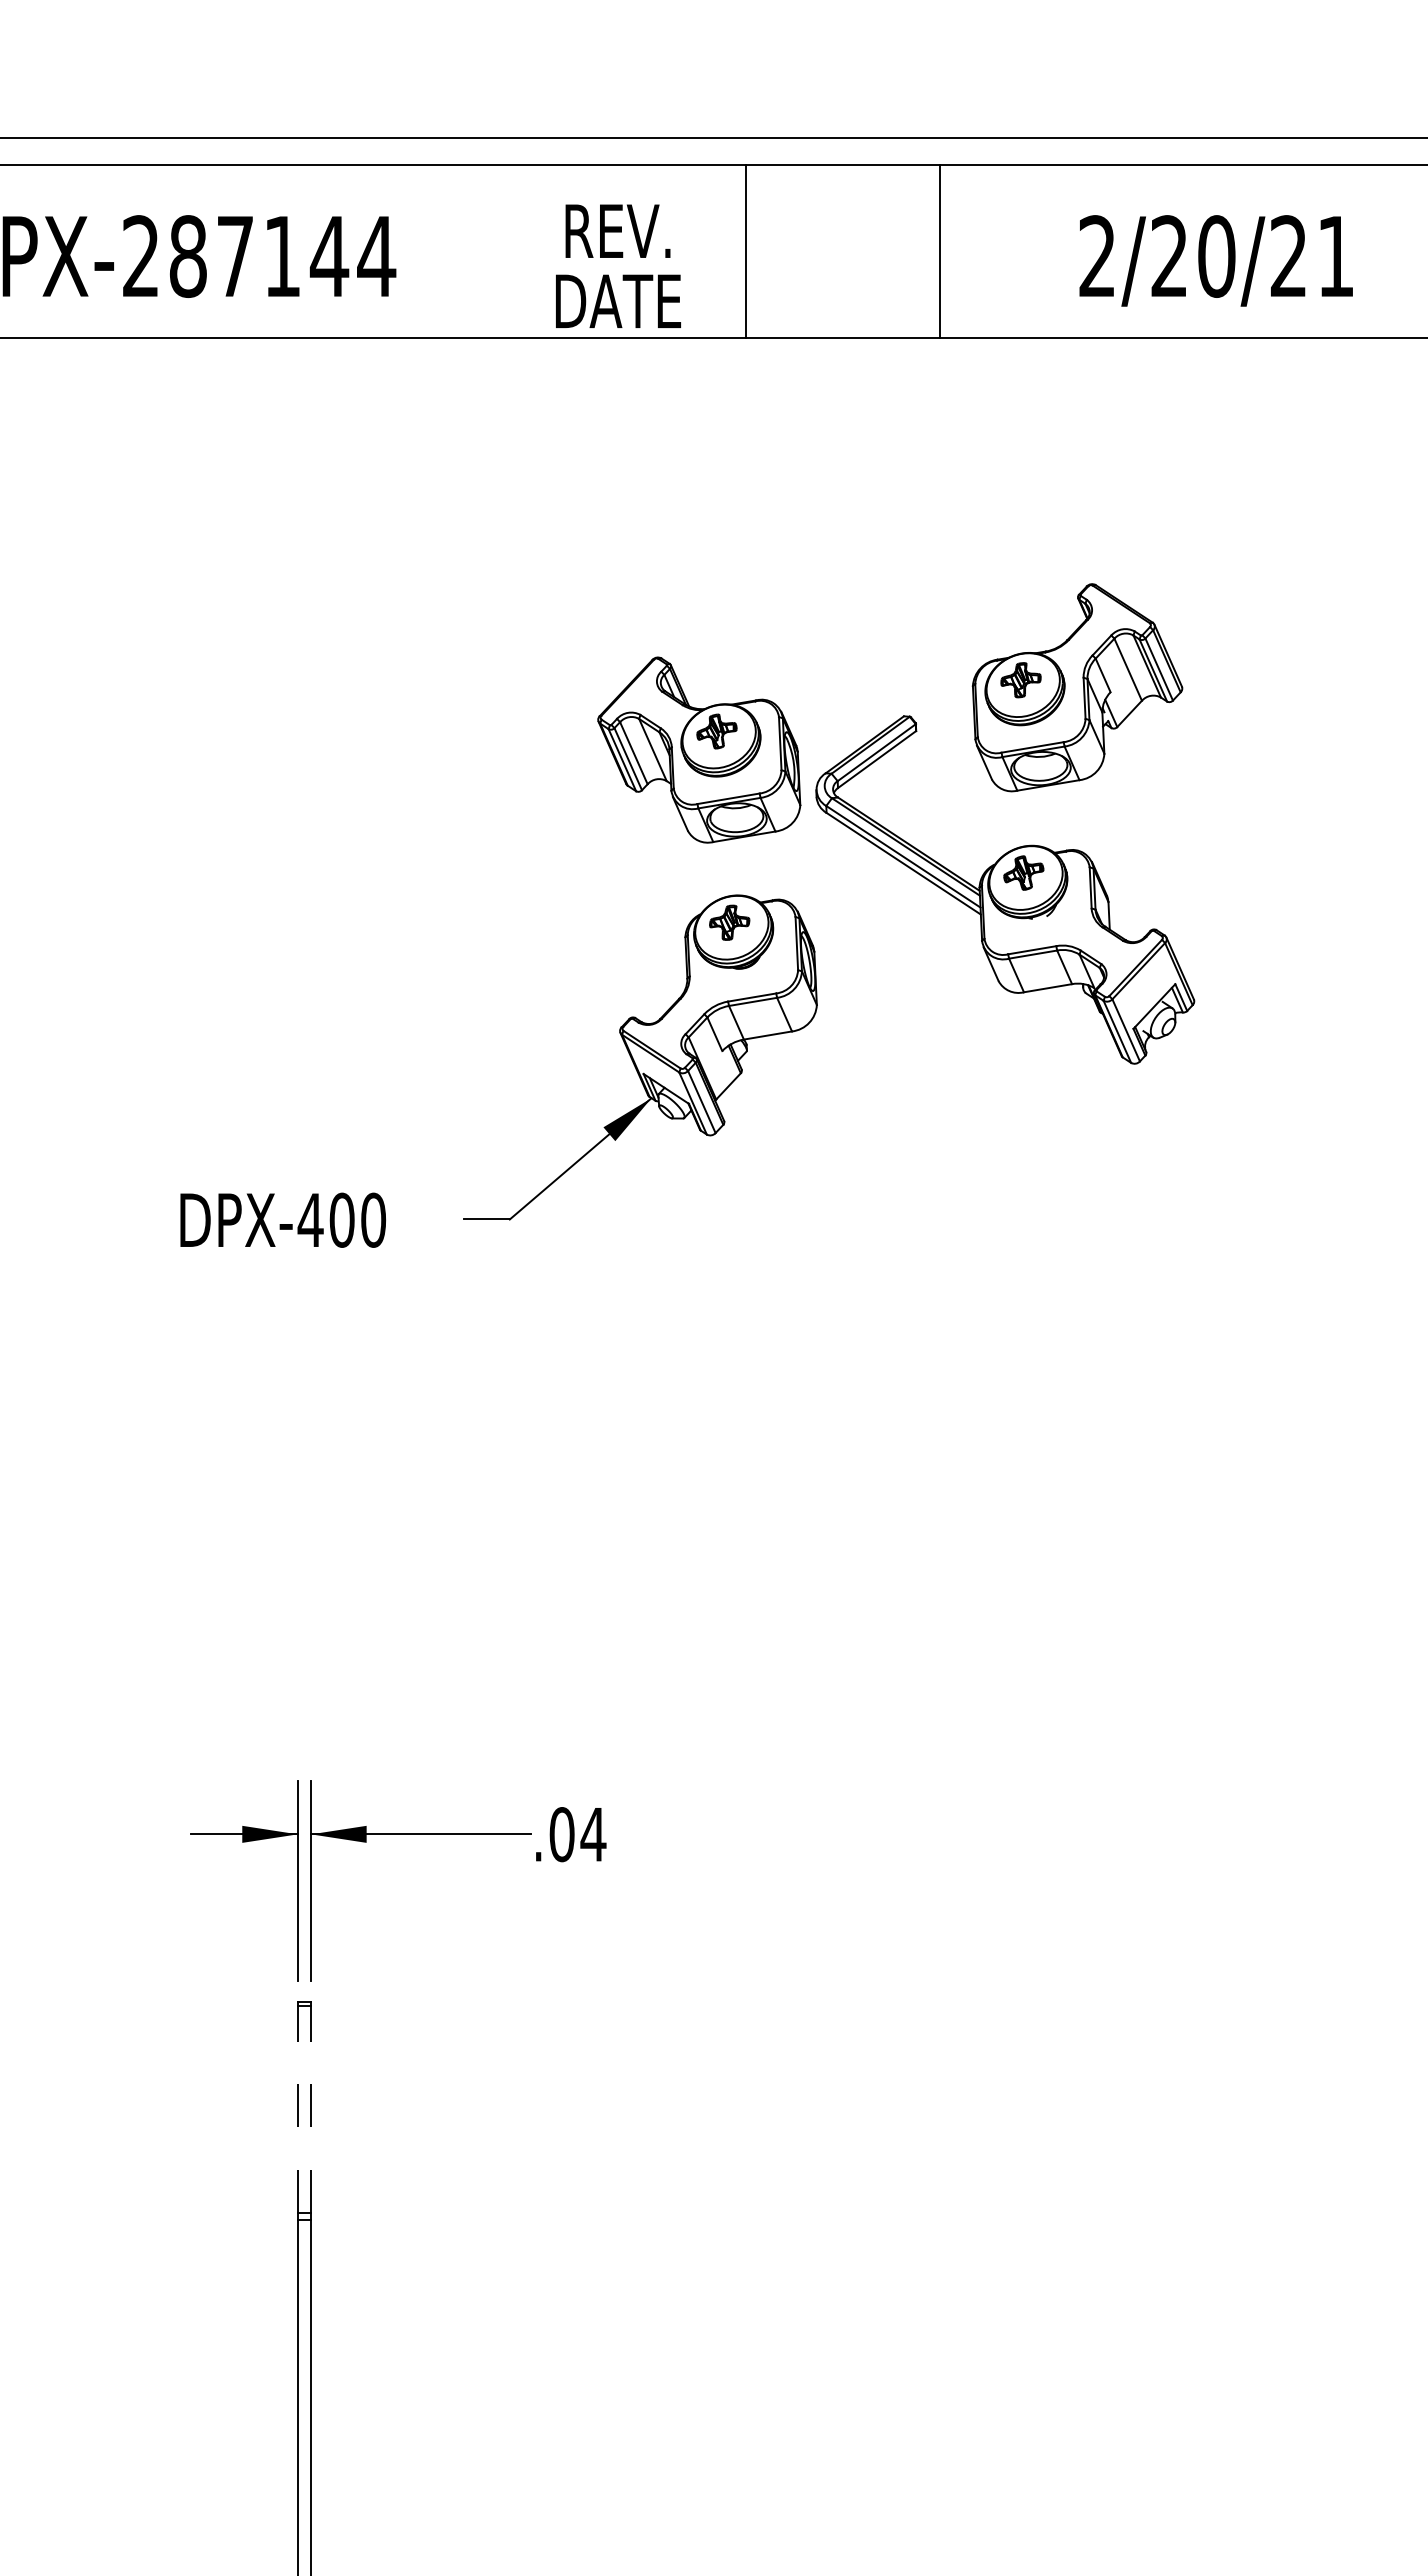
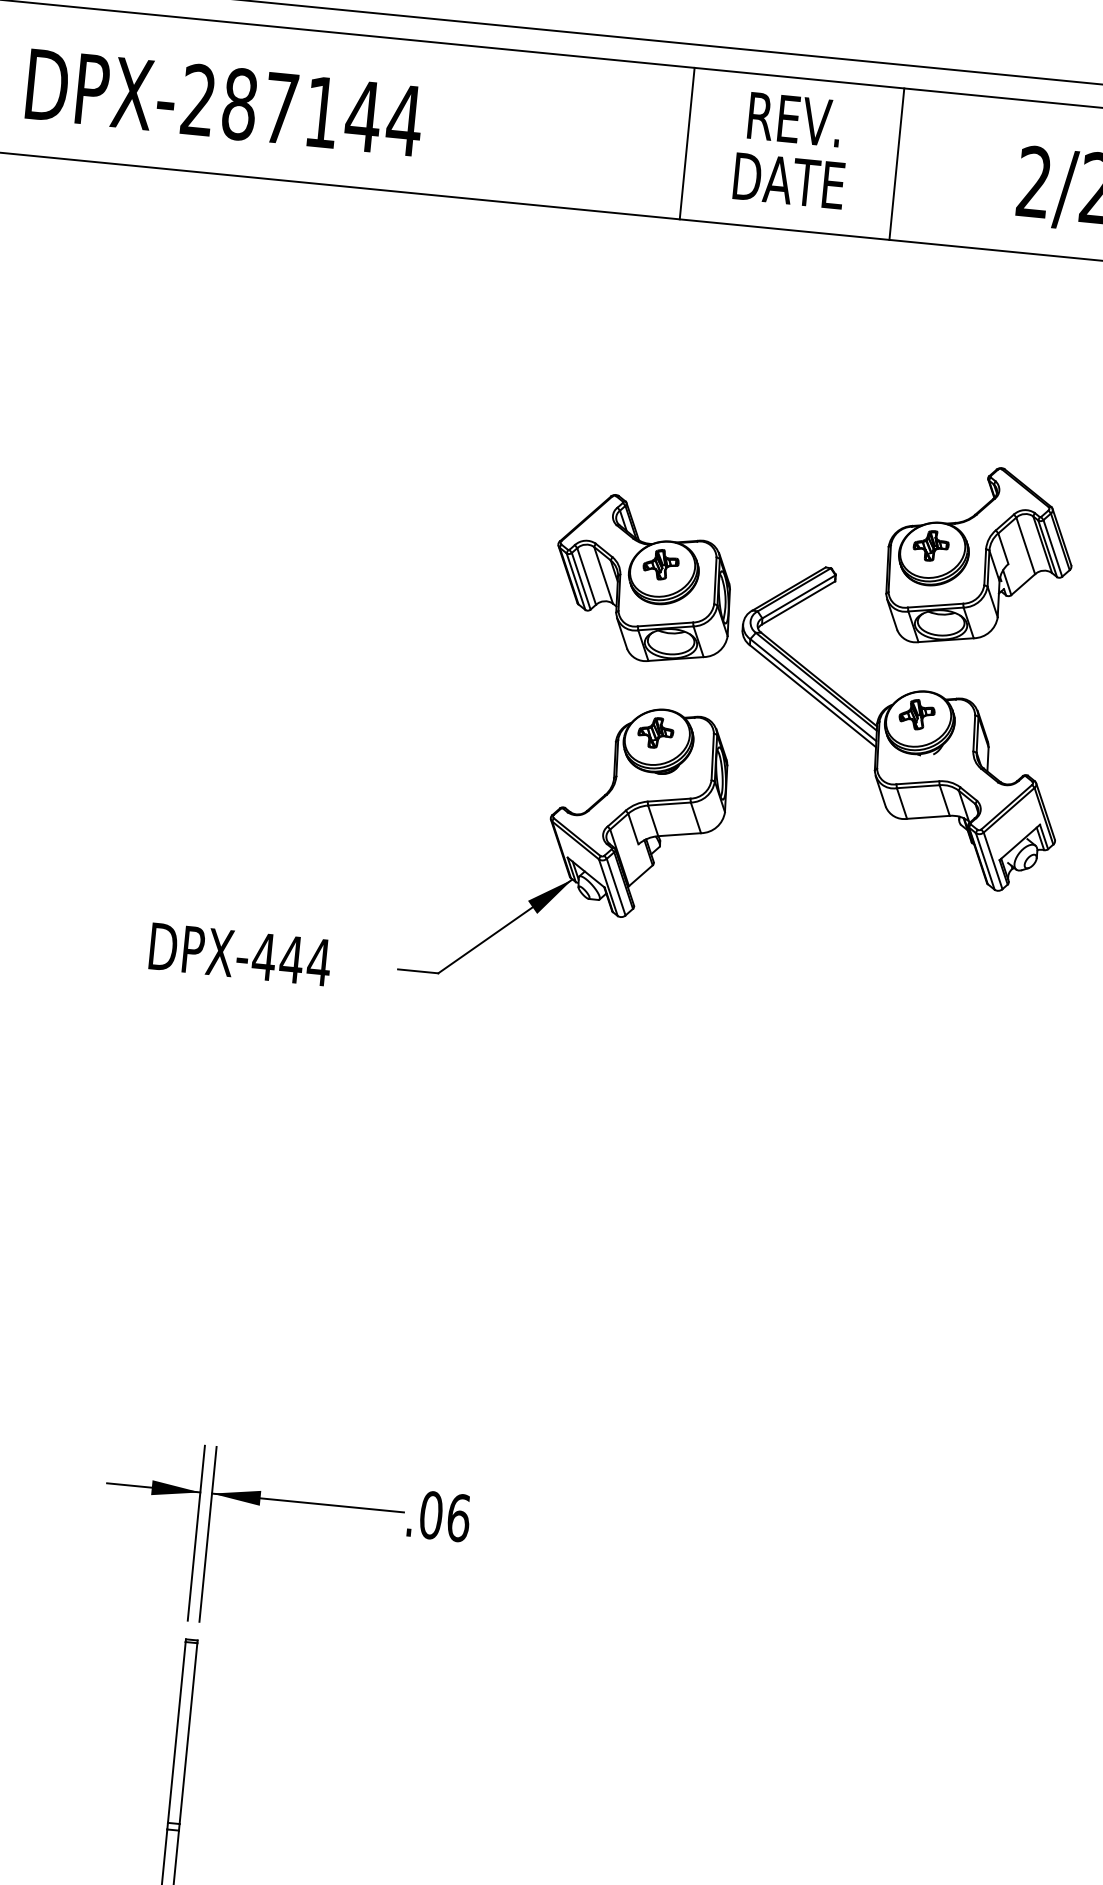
line: (745, 251) -> (686, 143), moved
text: (618, 265) -> (792, 149), moved
text: (357, 1219) -> (305, 960), DPX-400 -> DPX-444
text: (593, 1834) -> (458, 1517), .04 -> .06
line: (297, 2108) -> (176, 1731), dashed -> solid
line: (311, 2108) -> (188, 1733), dashed -> solid

